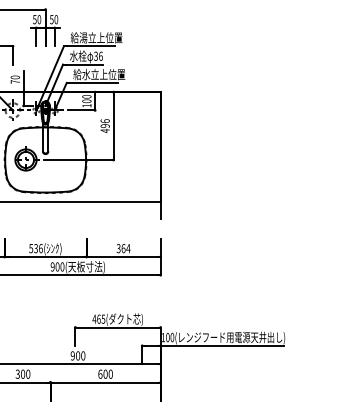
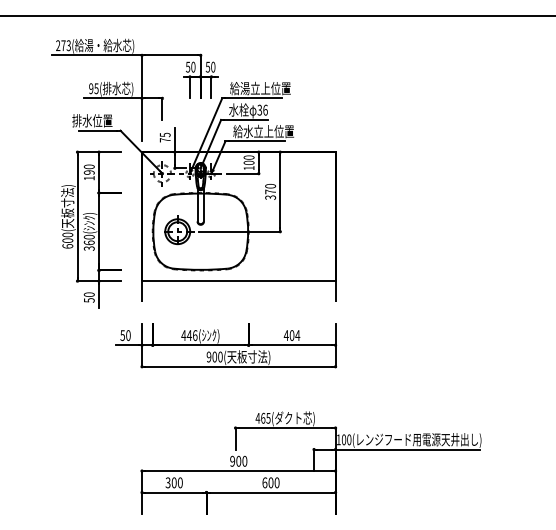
text: (15, 77) -> (165, 134), 70 -> 75
text: (105, 125) -> (270, 191), 496 -> 370
text: (33, 248) -> (186, 335), 536( -> 446(
text: (120, 248) -> (288, 335), 364 -> 404

